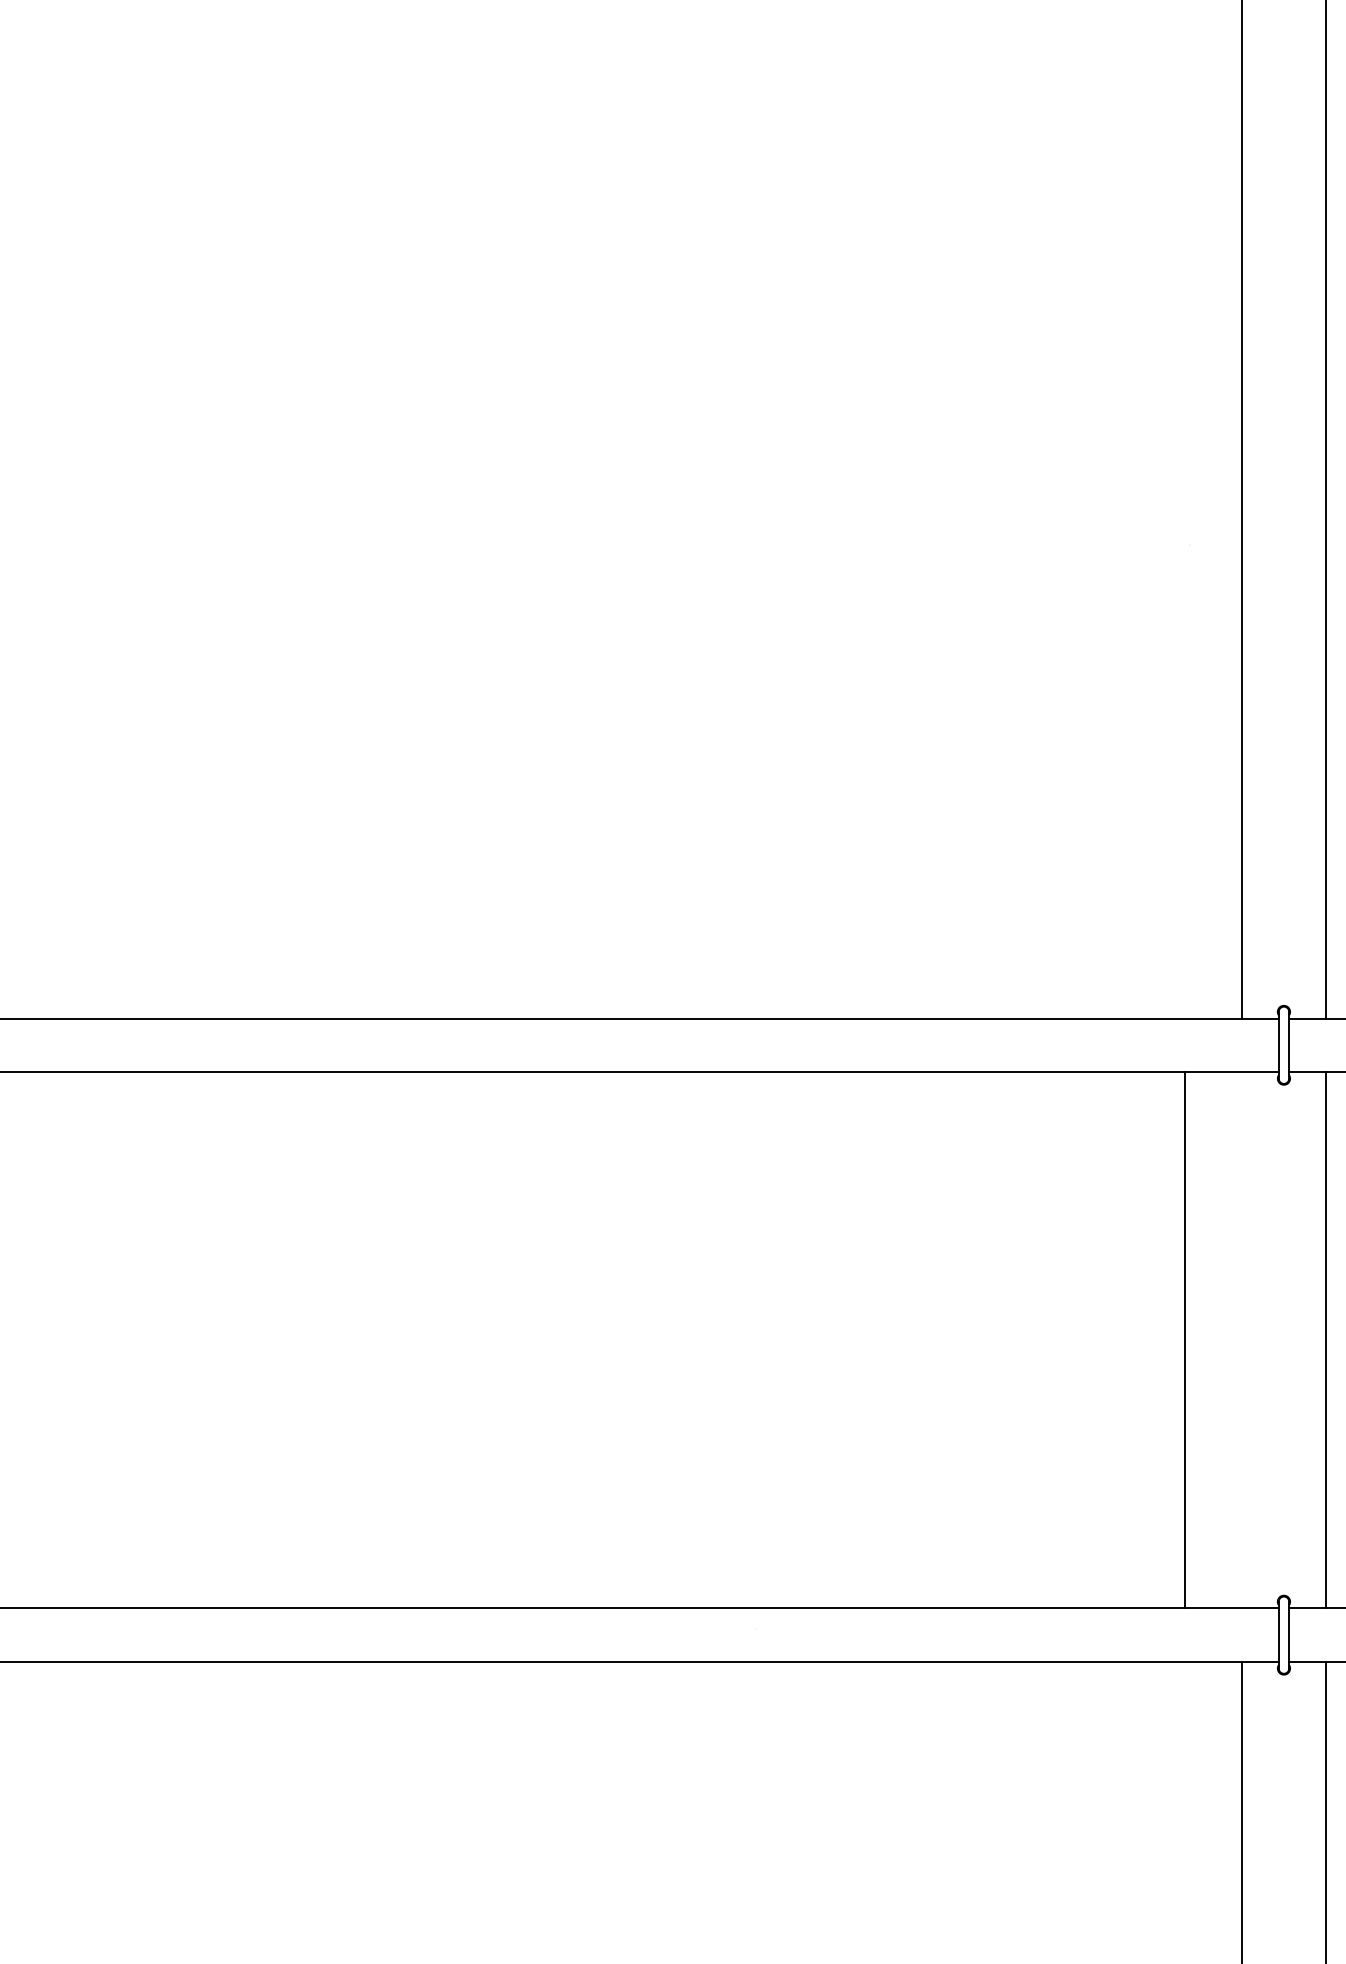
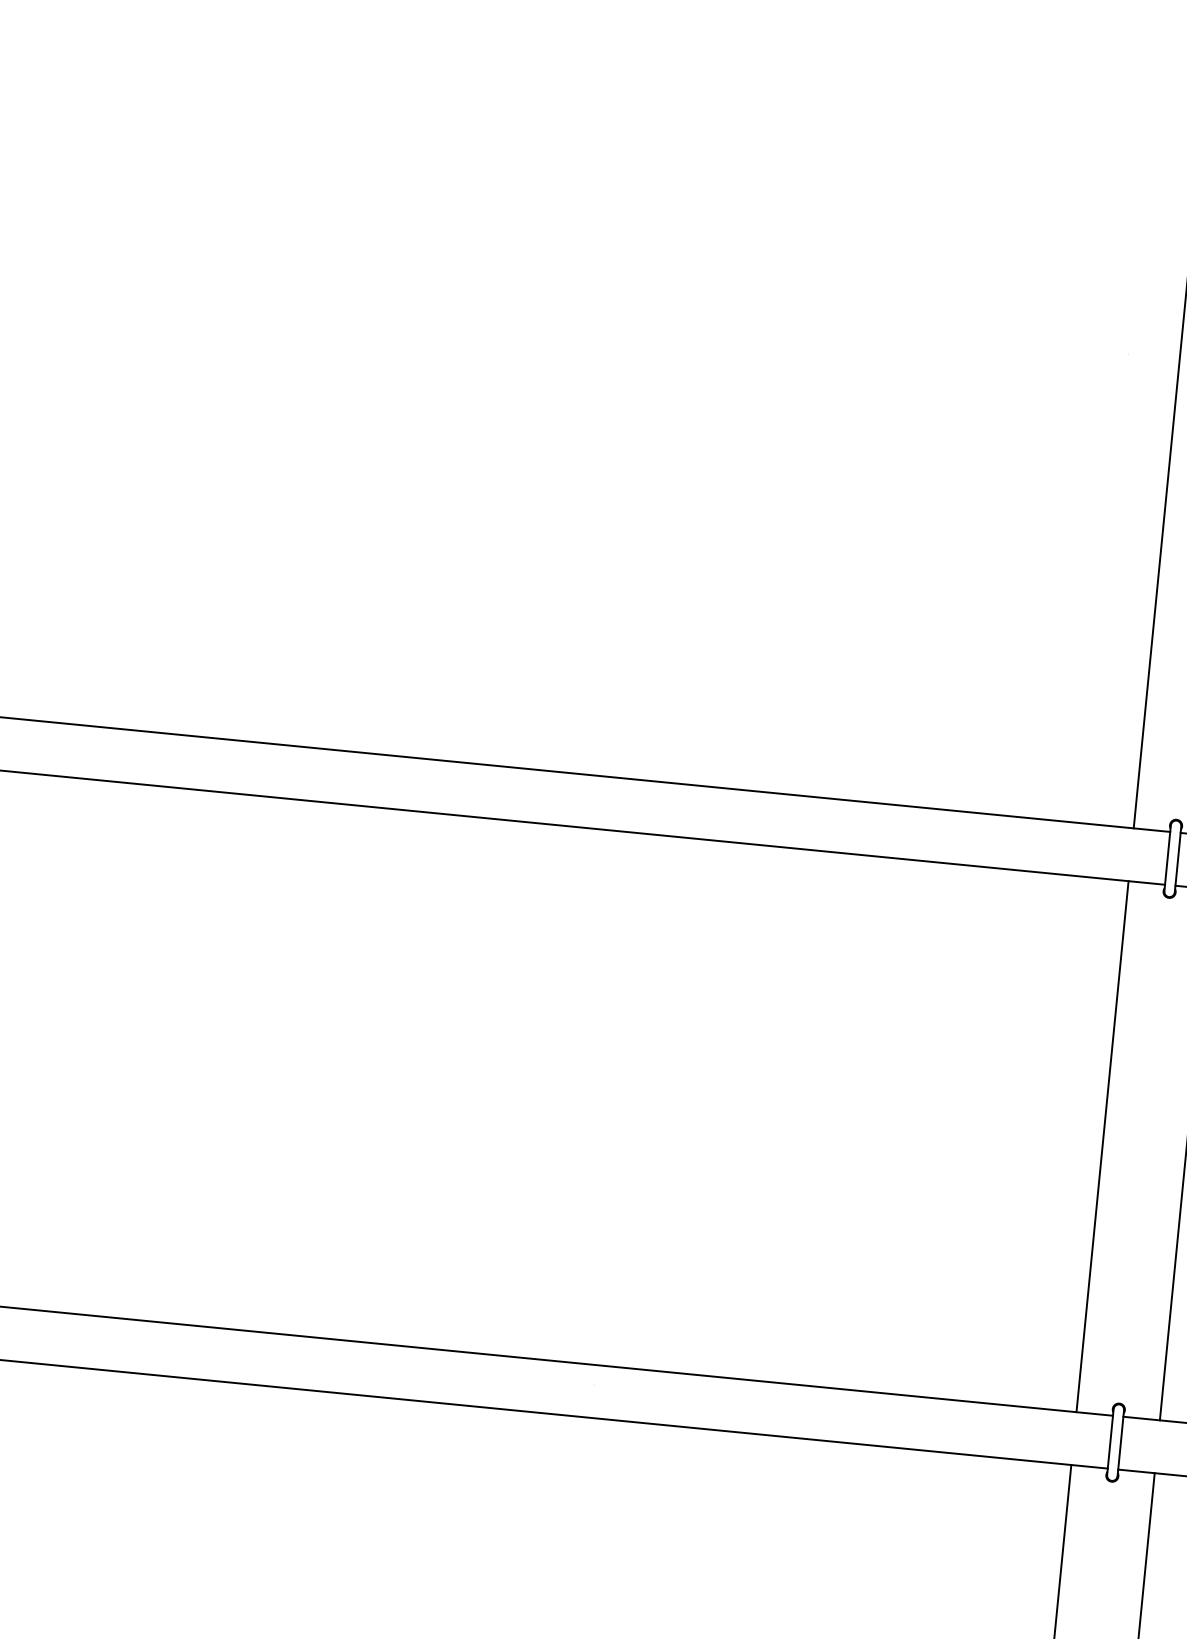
line: (1184, 1339) -> (1102, 1145), moved

